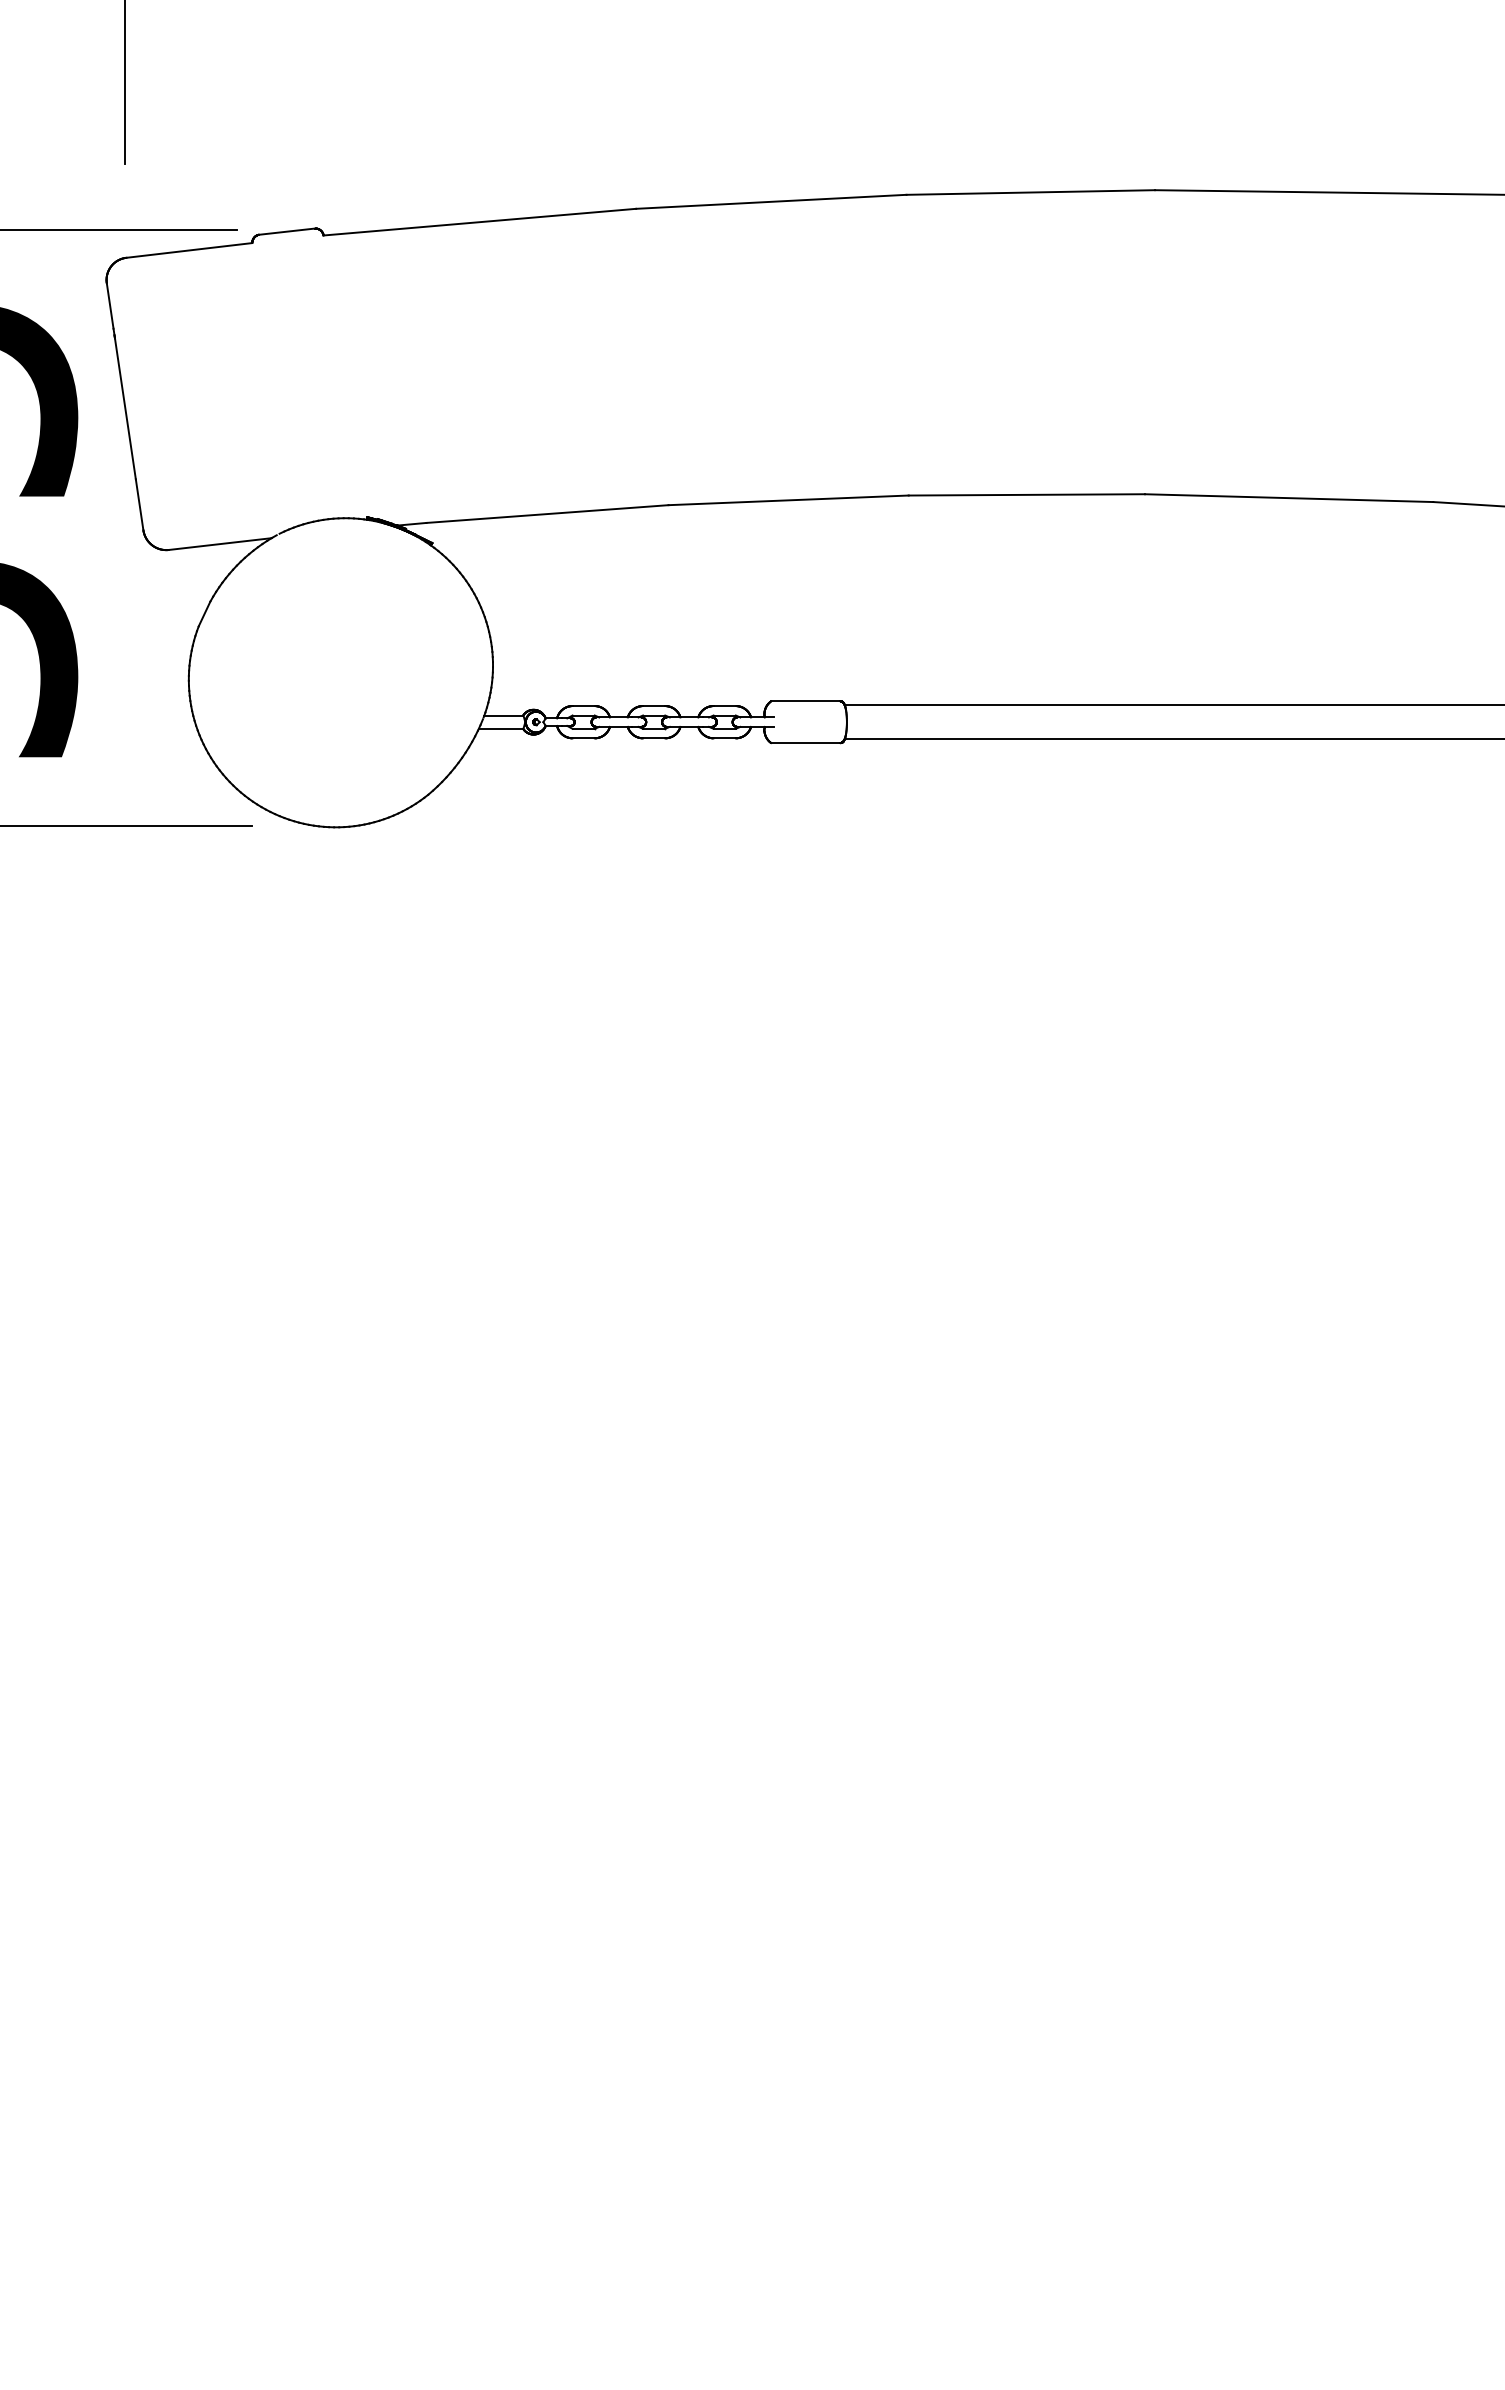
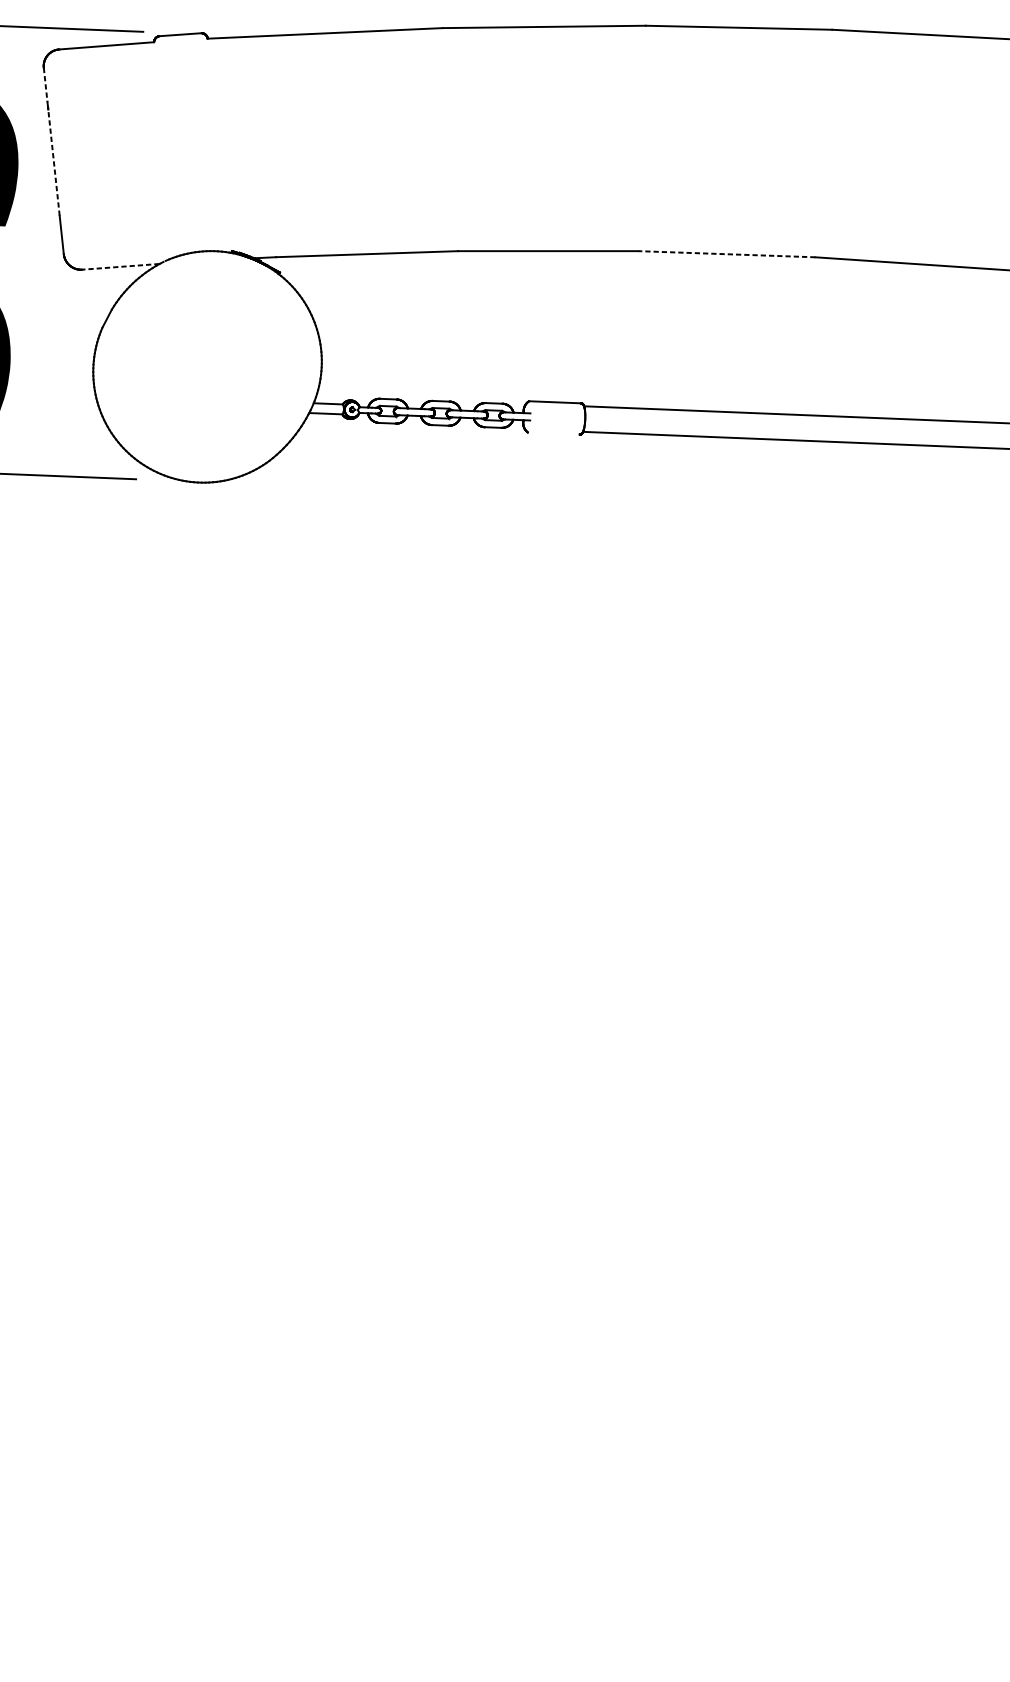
line: (110, 306) -> (45, 85), solid -> dashed
line: (125, 408) -> (54, 162), solid -> dashed
line: (1026, 494) -> (726, 253), solid -> dashed
line: (220, 544) -> (121, 267), solid -> dashed
line: (805, 743) -> (553, 433), removed

